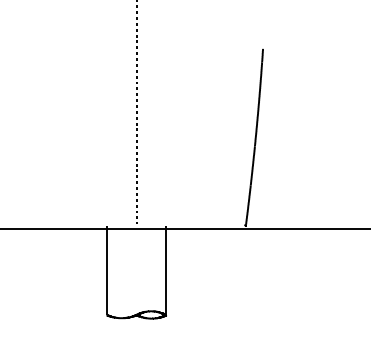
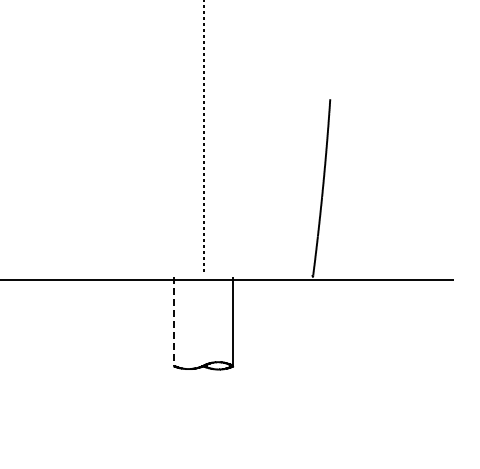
line: (107, 270) -> (174, 321), solid -> dashed

